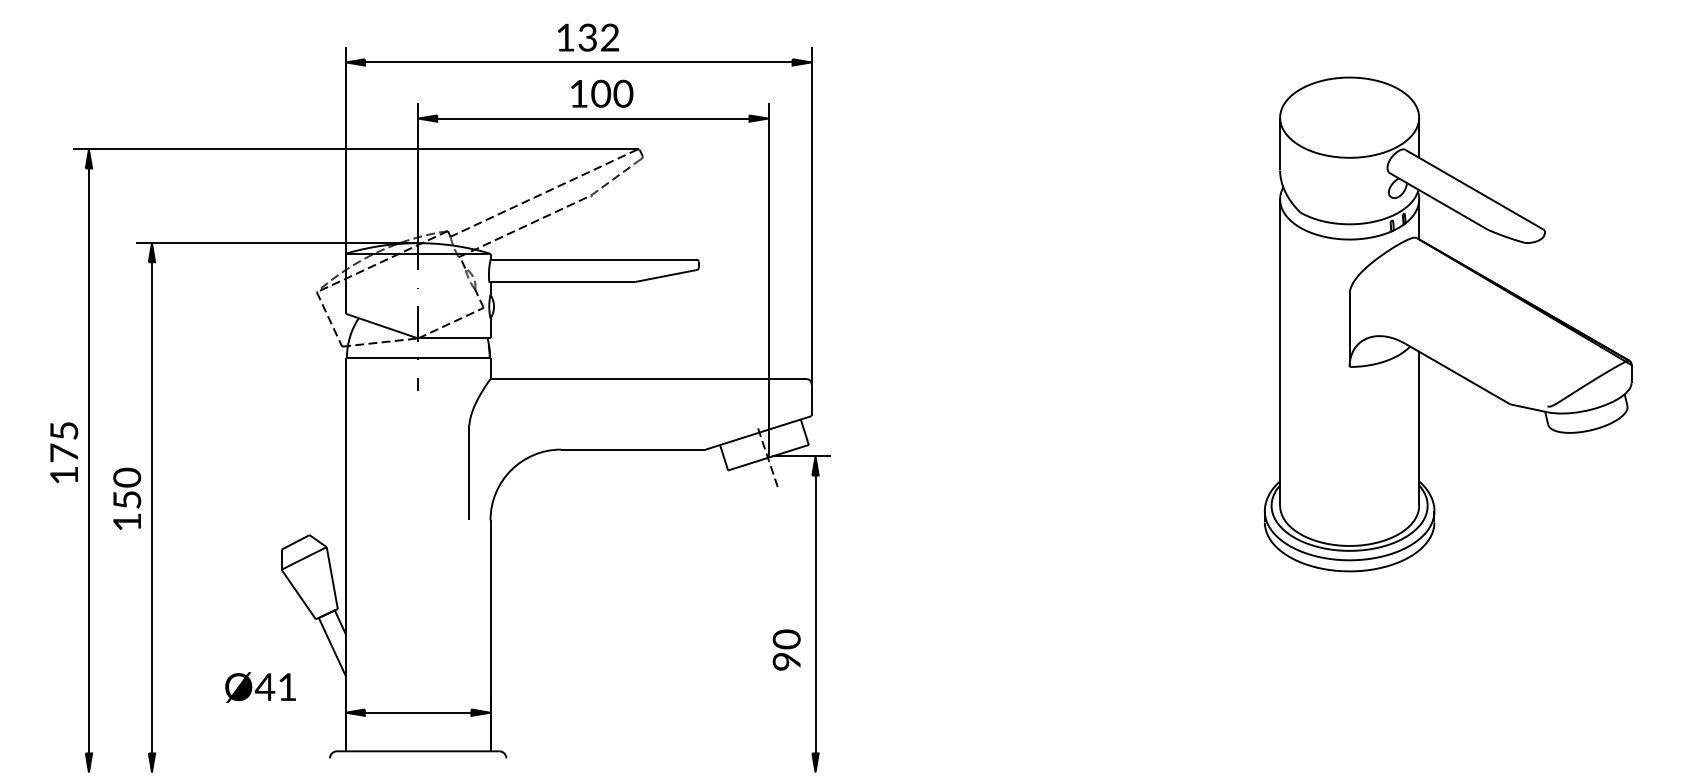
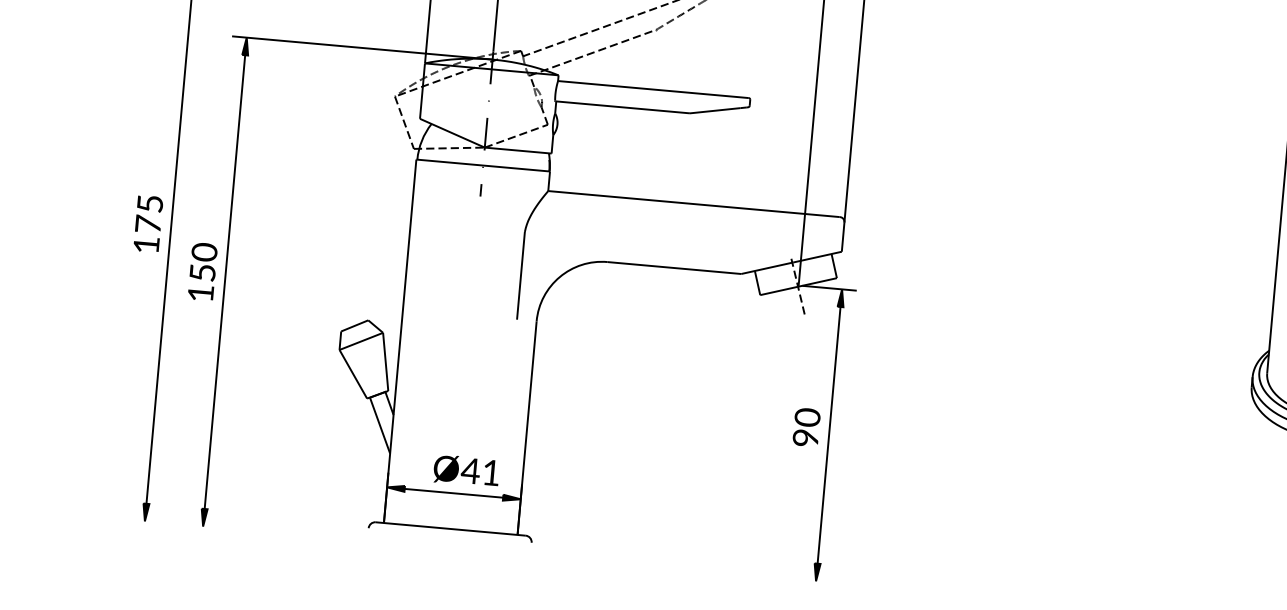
text: (786, 649) -> (806, 426), moved
text: (260, 687) -> (466, 470), moved

